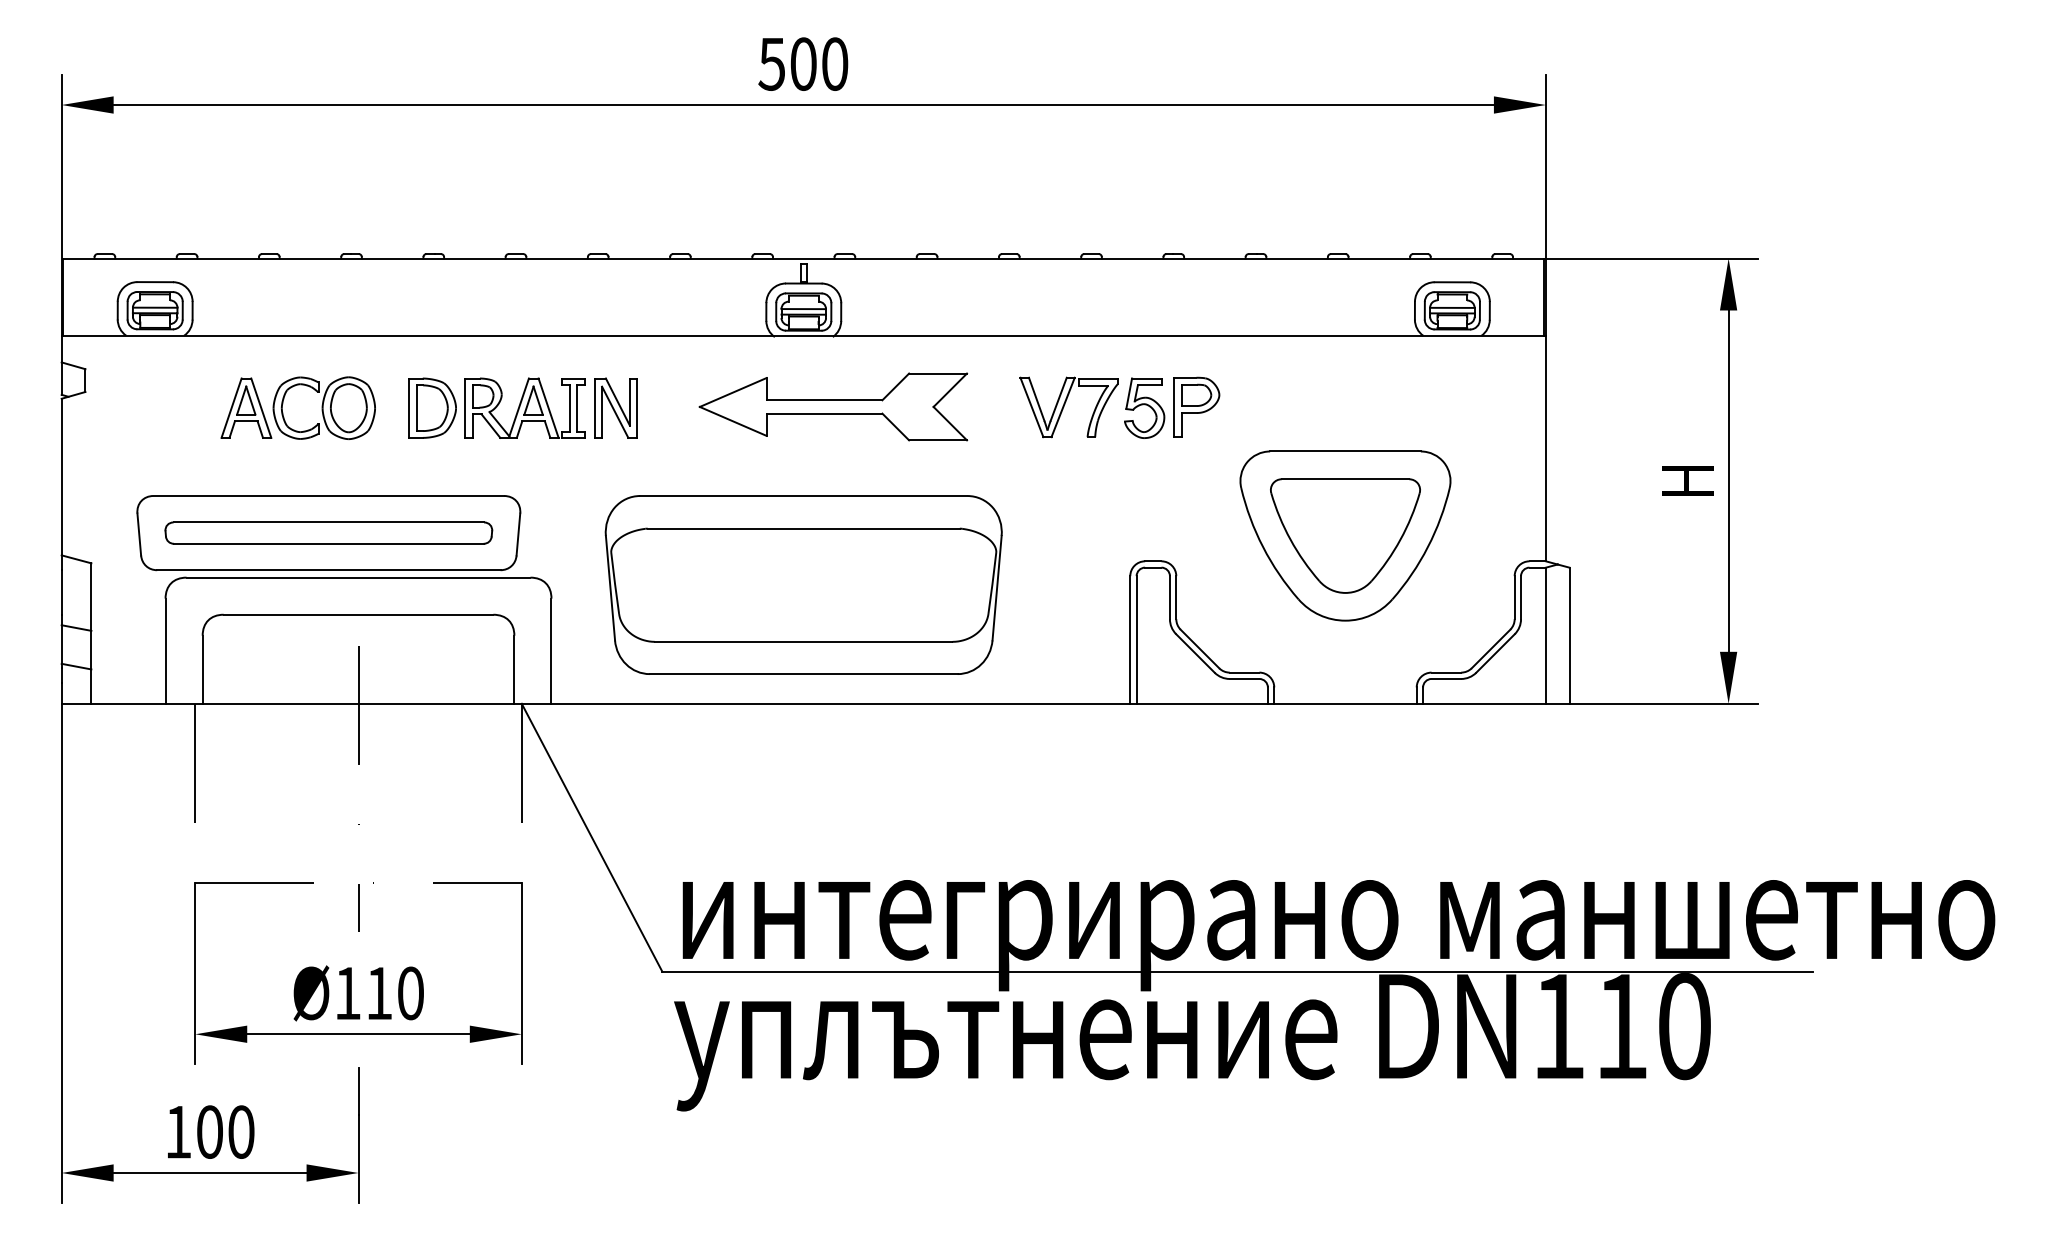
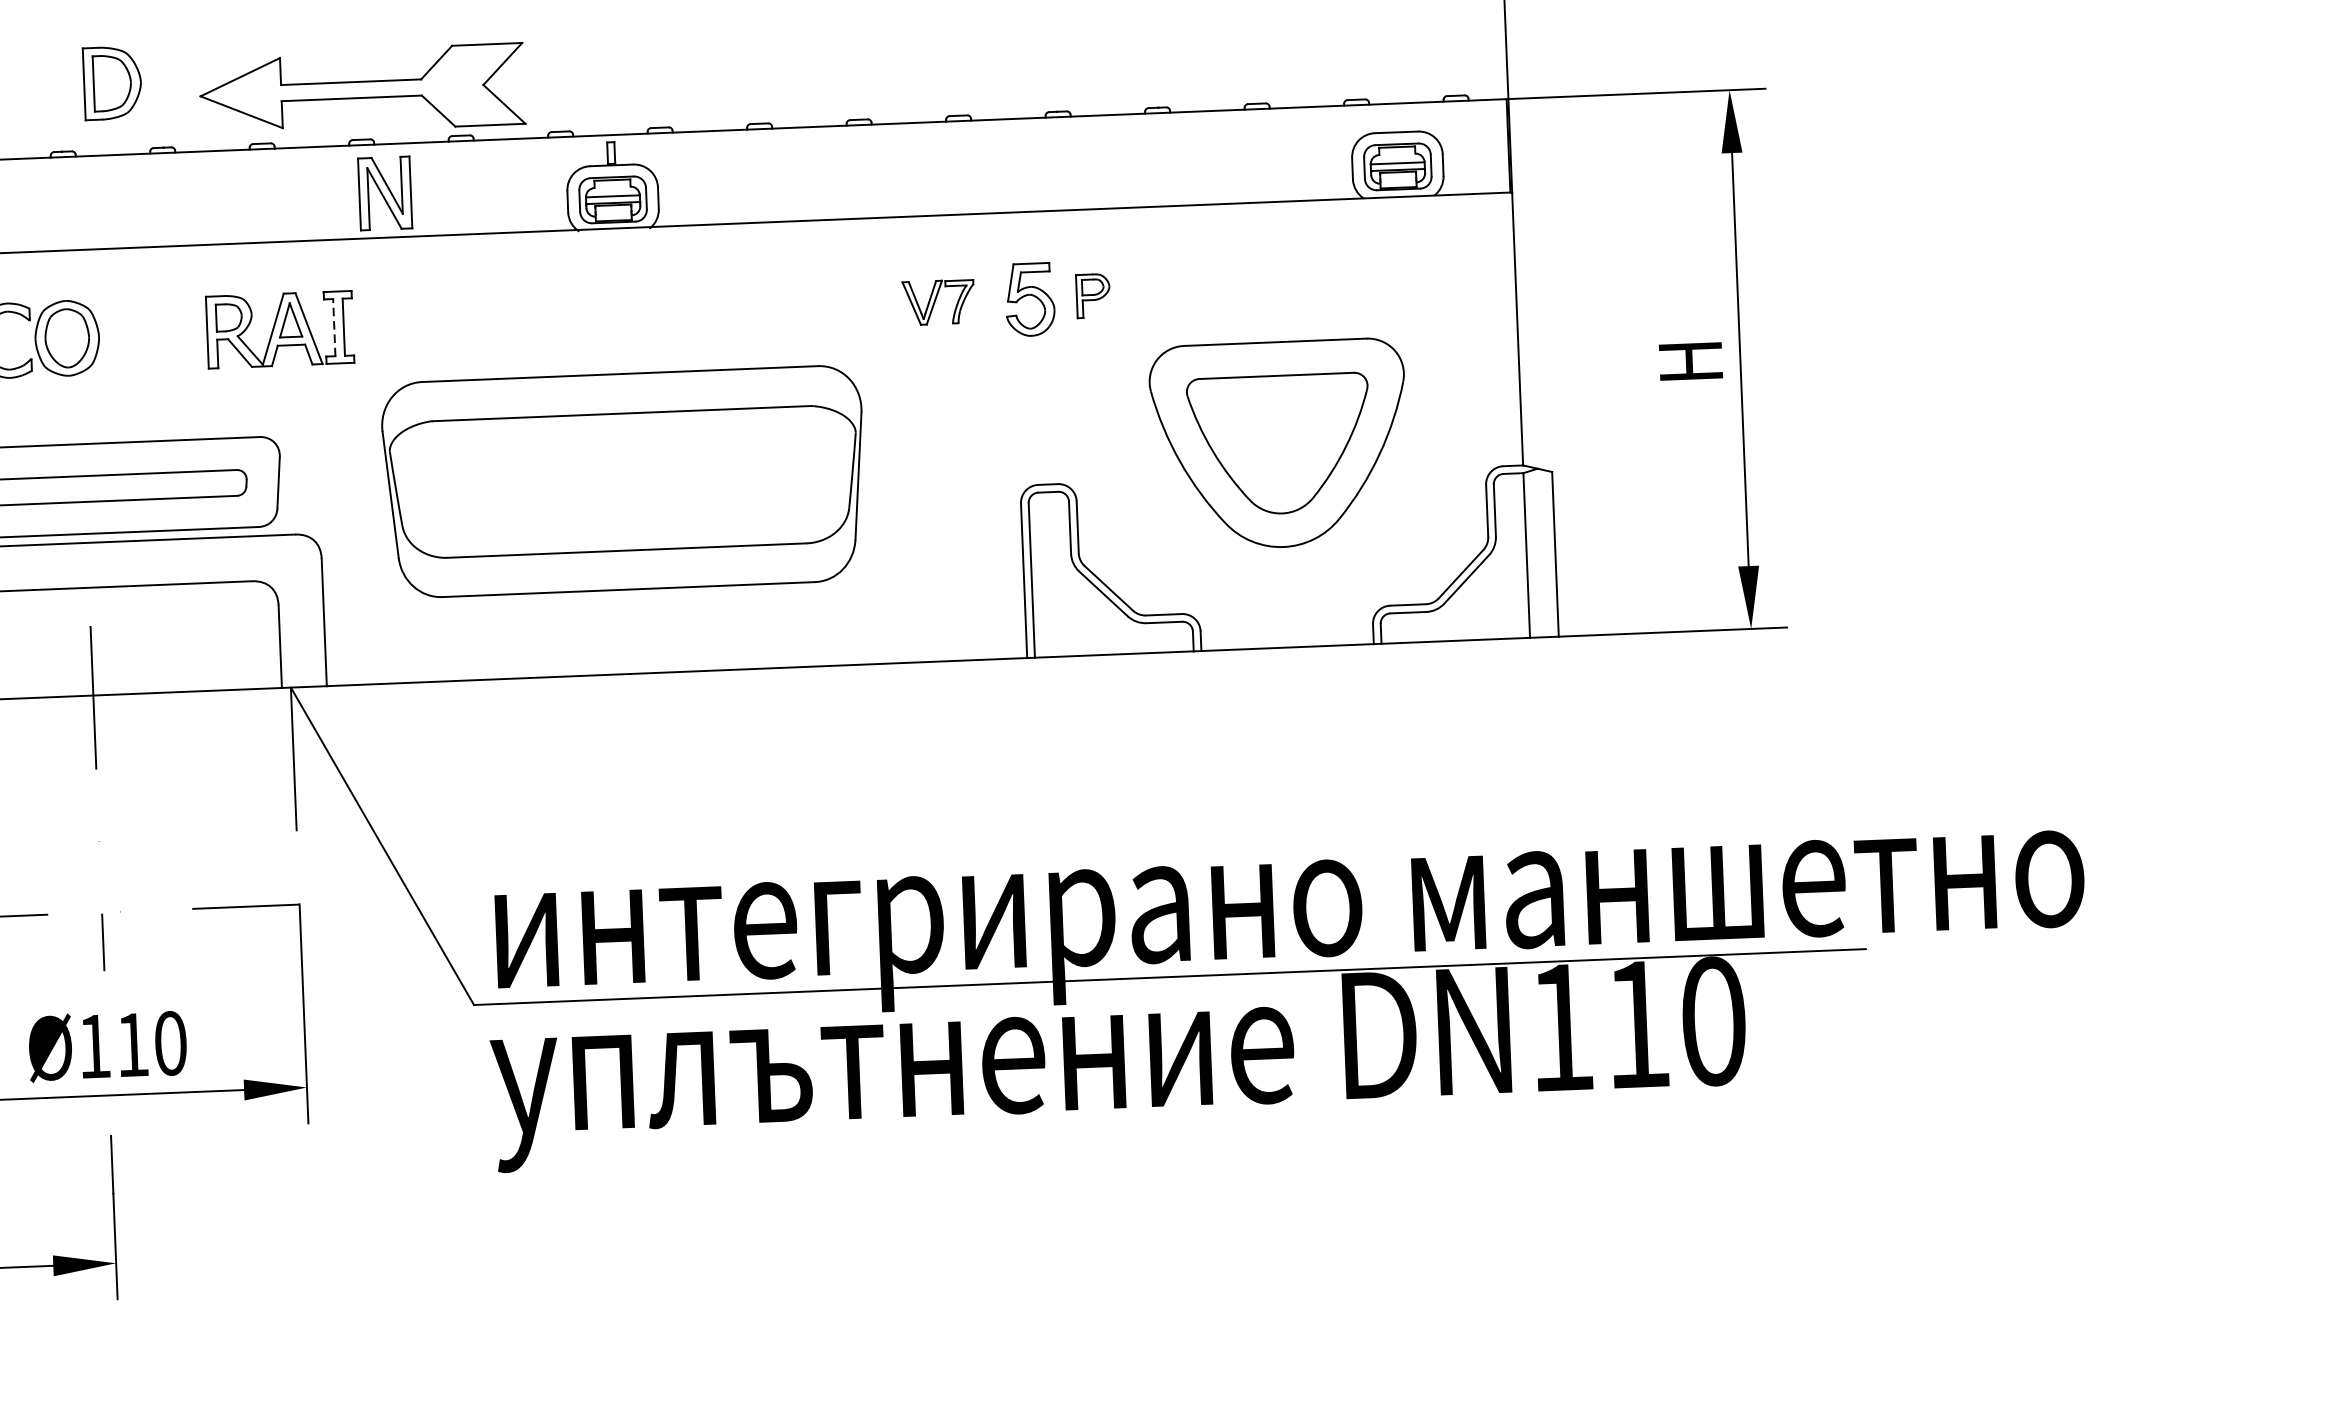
part: (833, 406) -> (362, 89), moved
part: (1196, 406) -> (1092, 295), size x0.6
part: (432, 407) -> (112, 82), moved
part: (615, 407) -> (384, 192), moved
part: (1068, 407) -> (938, 302), size x0.6
line: (569, 408) -> (334, 327), solid -> dashed
part: (803, 584) -> (624, 481), moved

